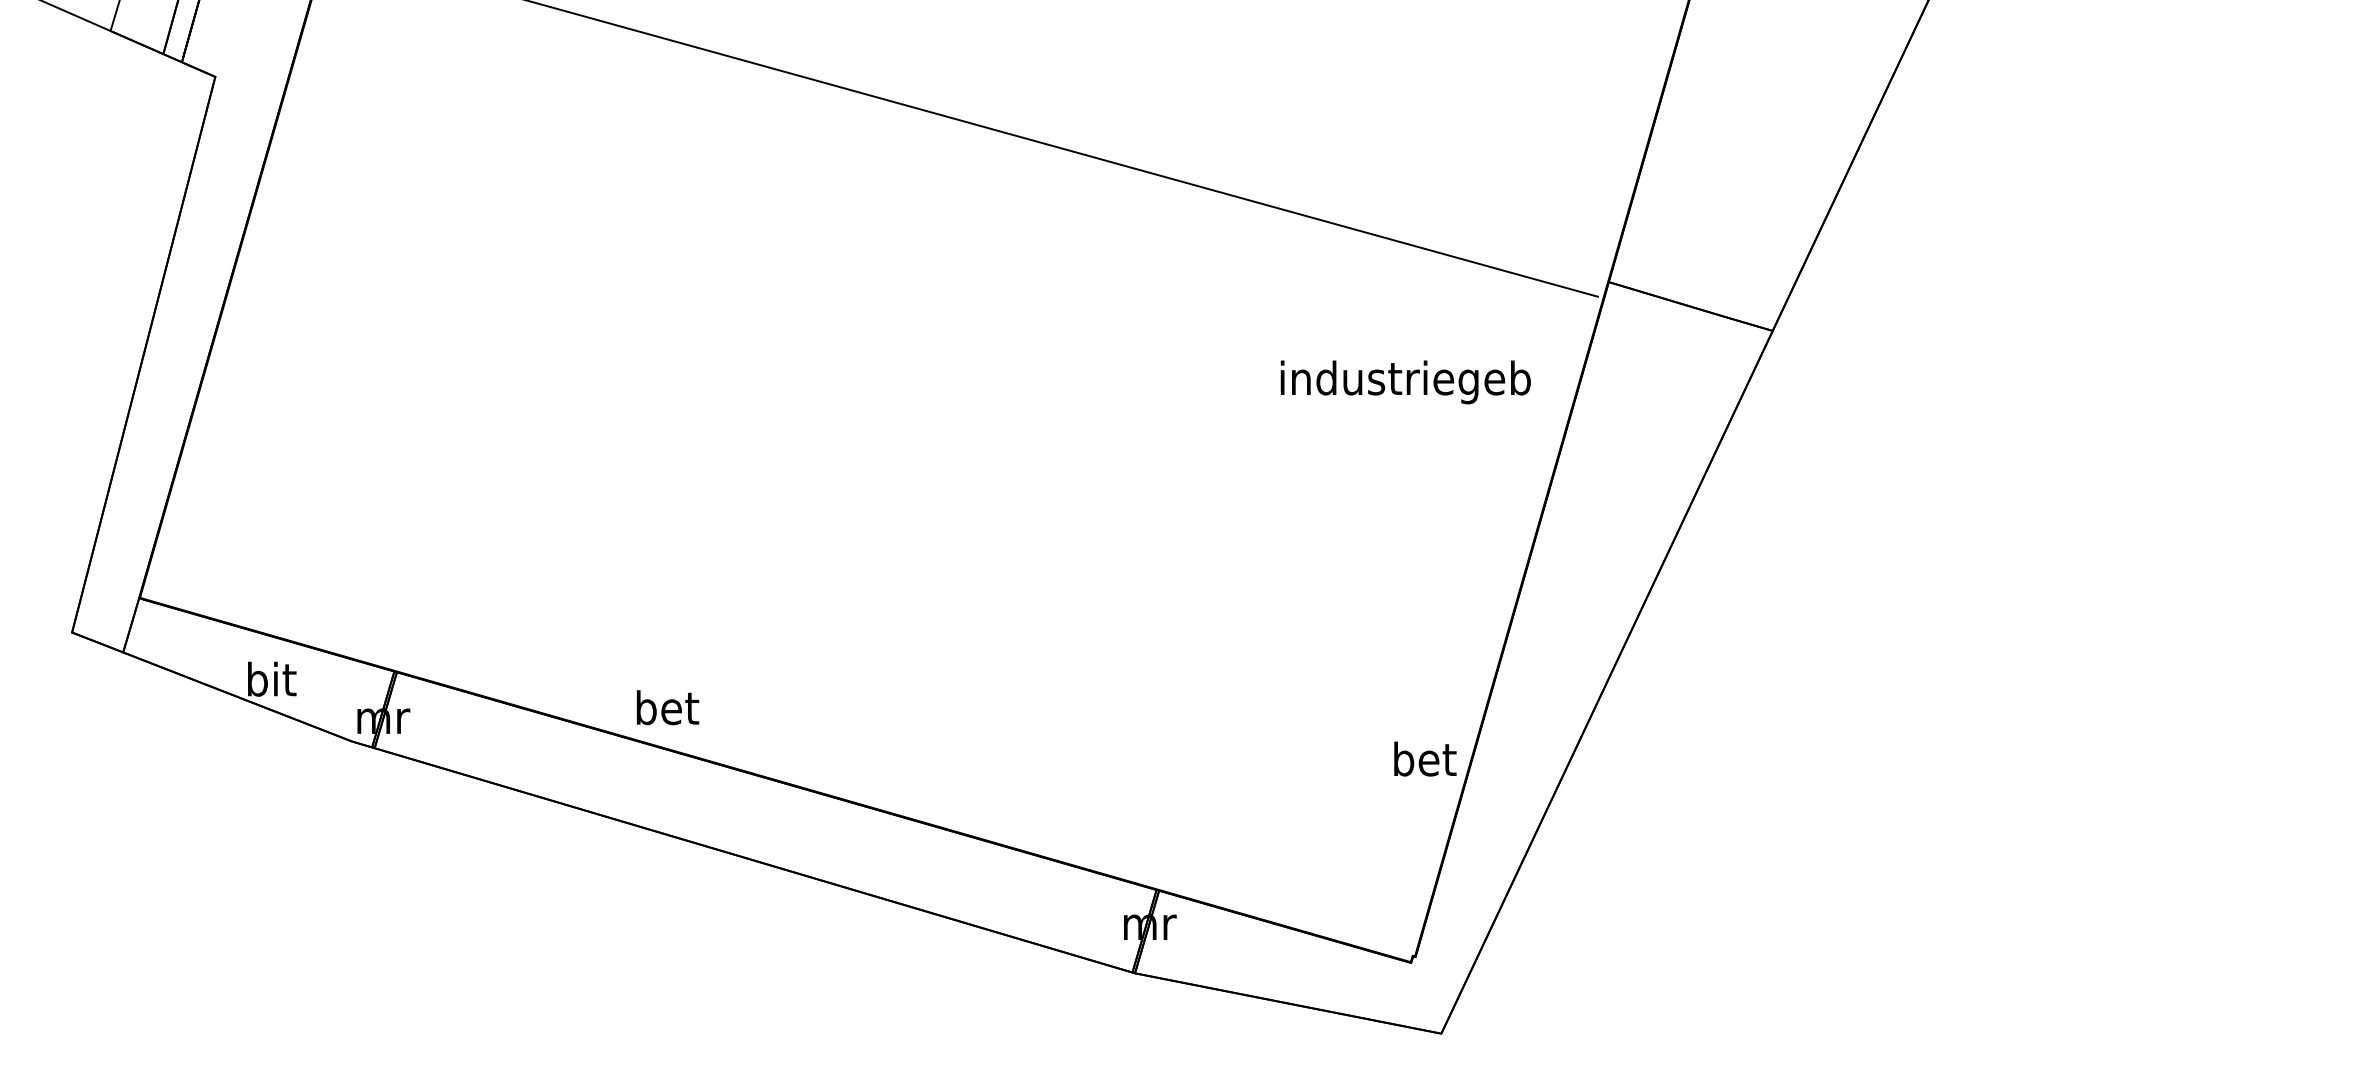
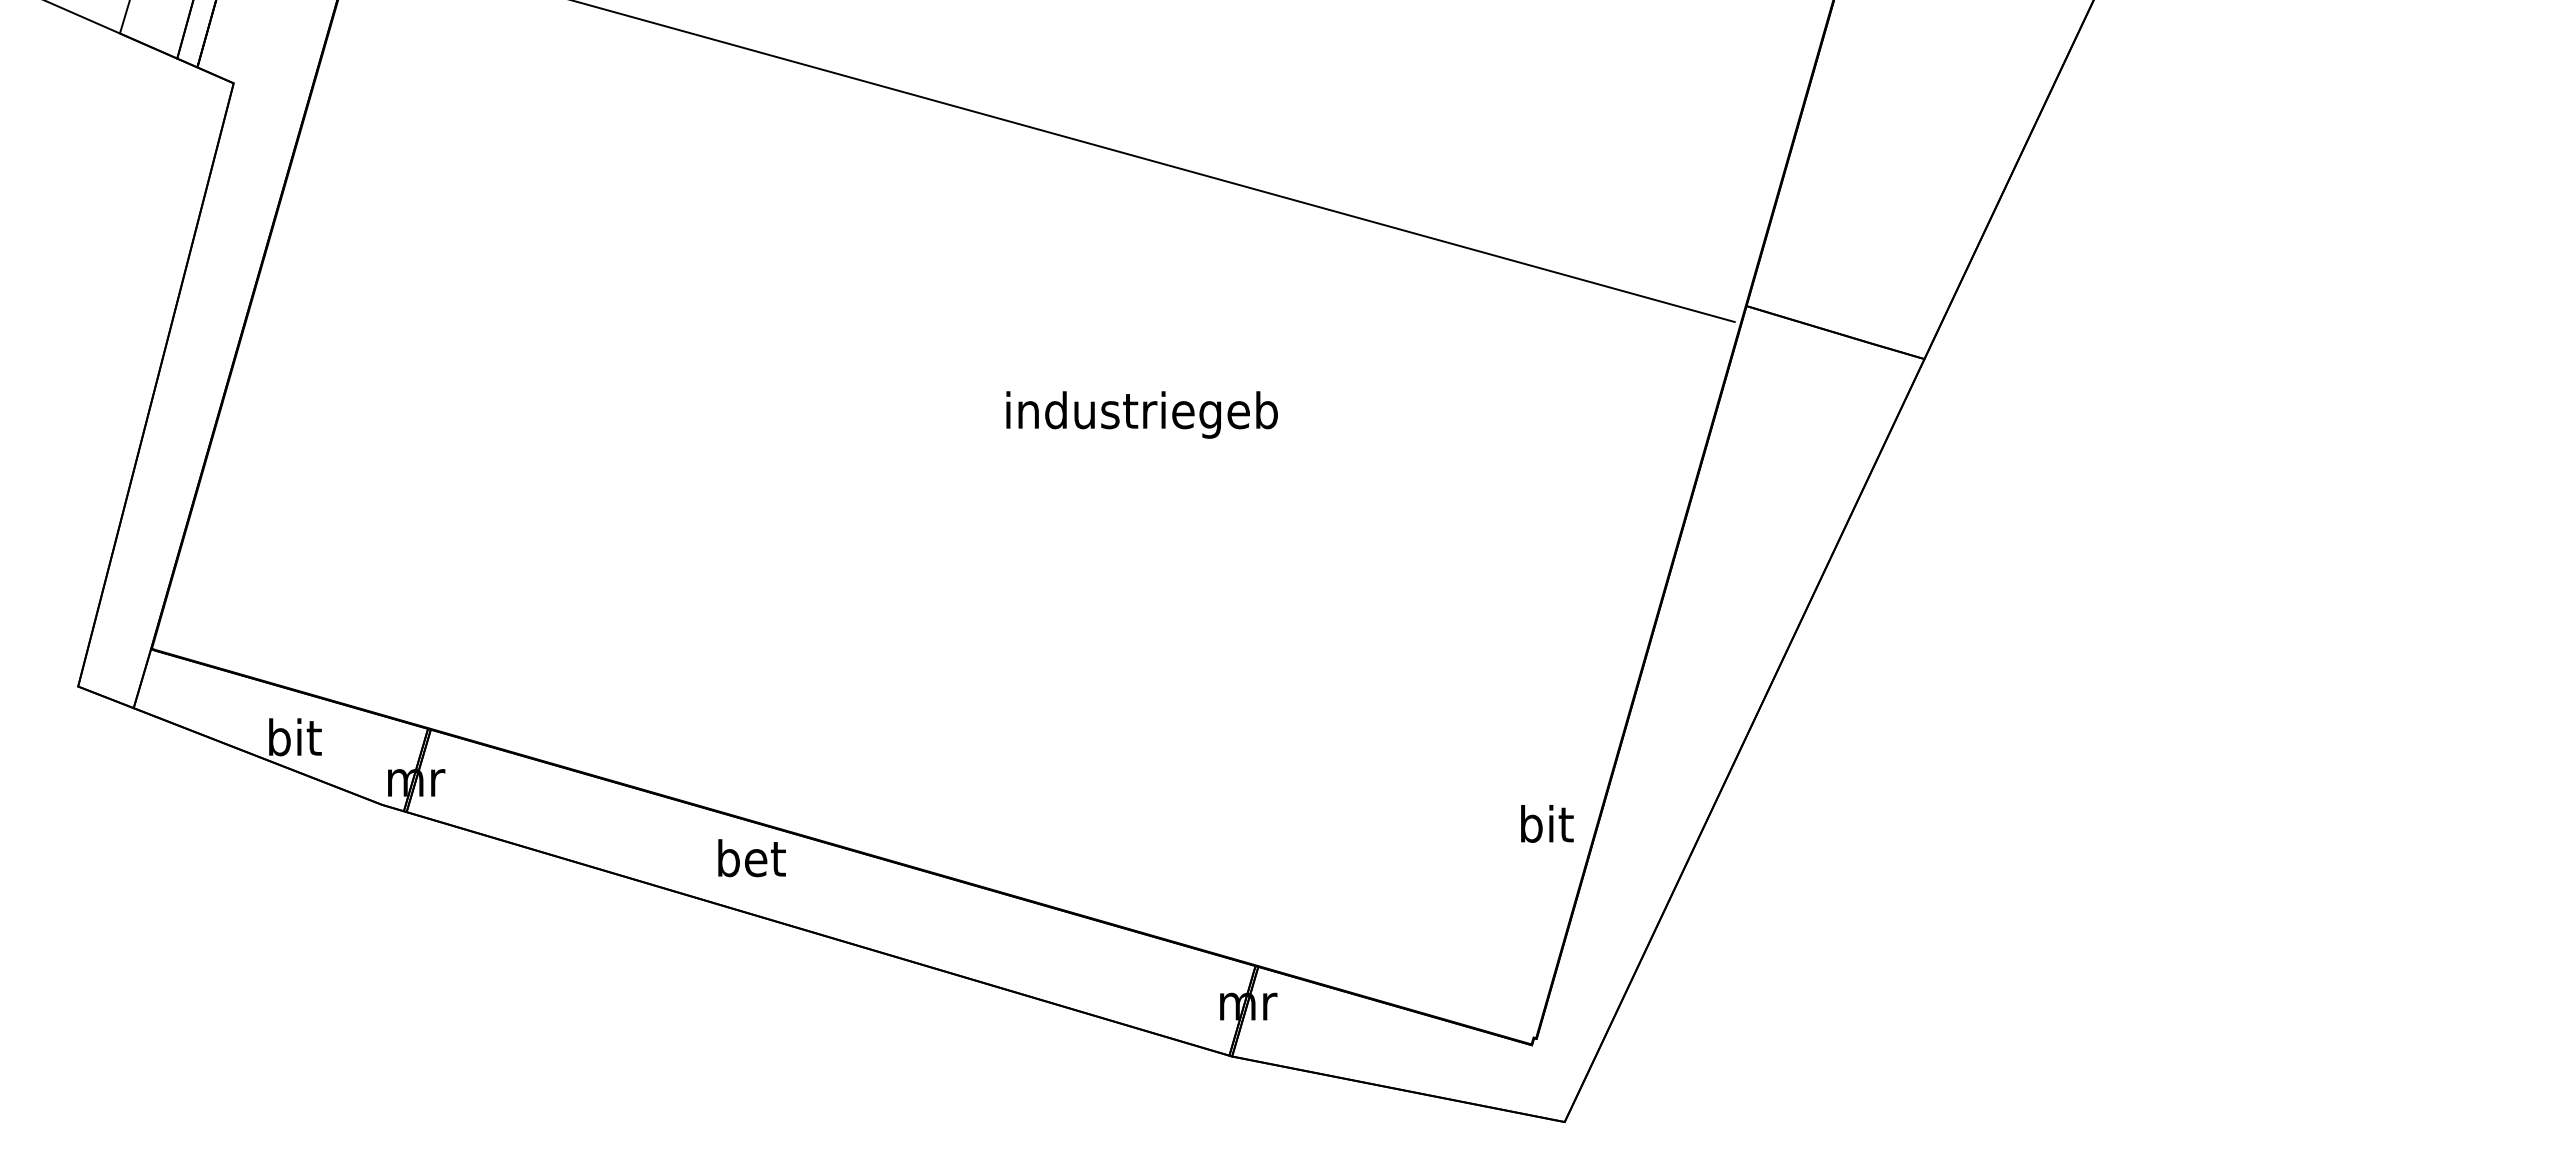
text: (1405, 381) -> (1141, 414), moved
text: (667, 708) -> (751, 858), moved
text: (1425, 758) -> (1547, 823), bet -> bit

